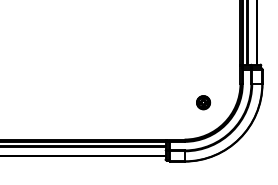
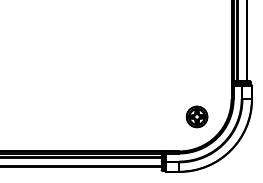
part: (202, 102) -> (196, 116), size x1.67

